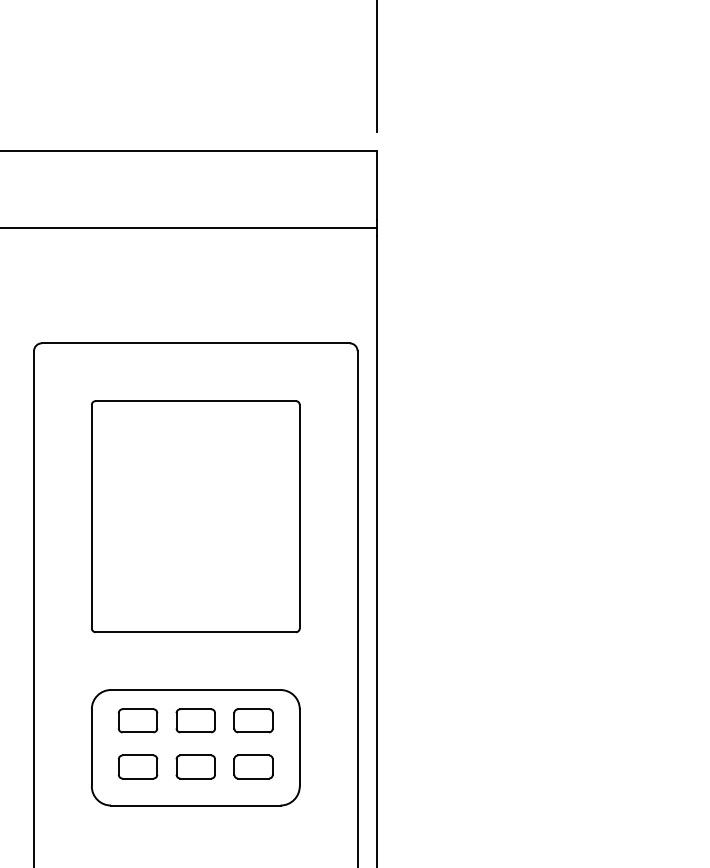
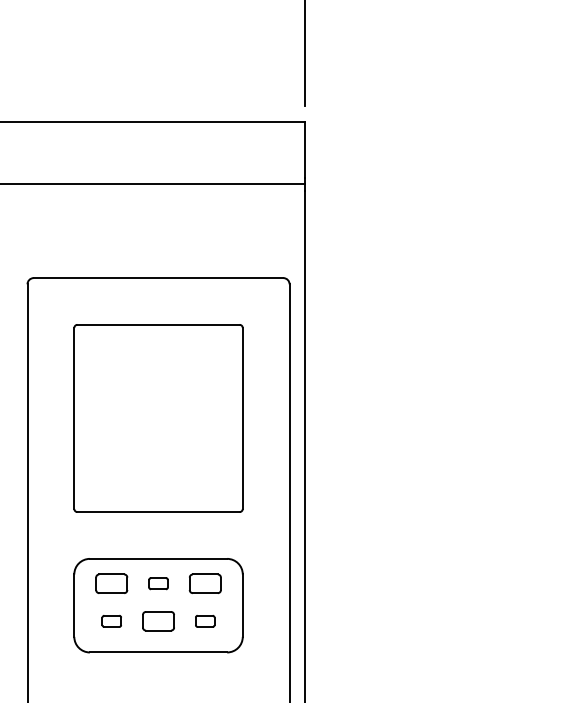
part: (195, 720) -> (158, 583), size x0.6
part: (137, 767) -> (111, 621), size x0.6
part: (252, 767) -> (204, 621), size x0.6

